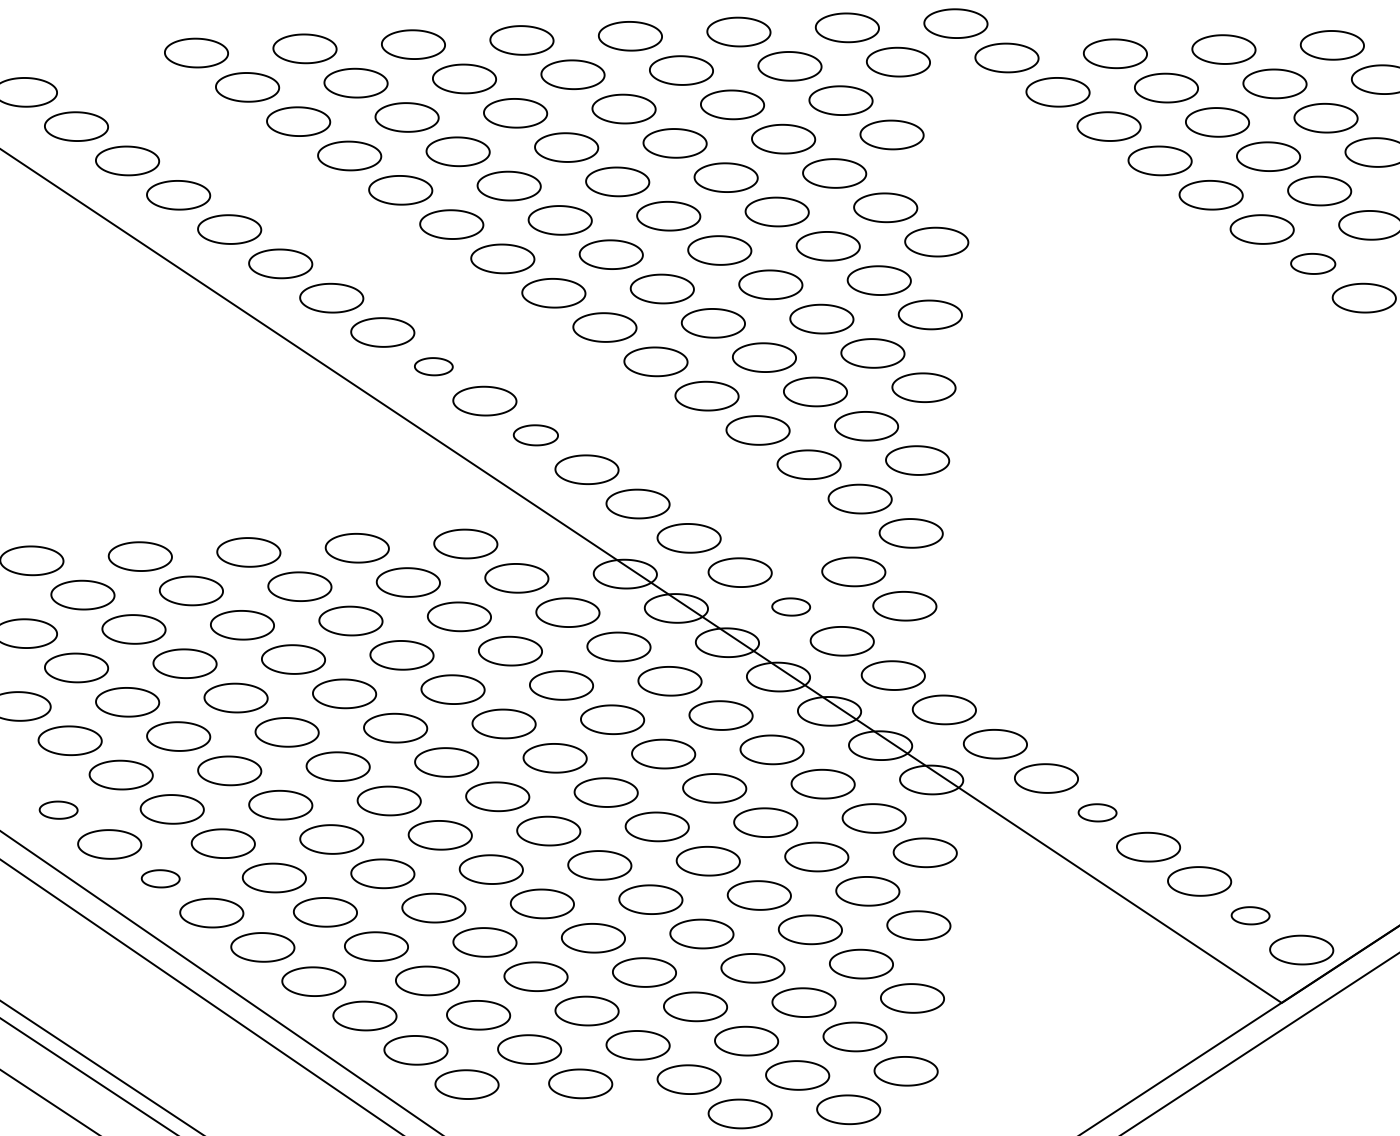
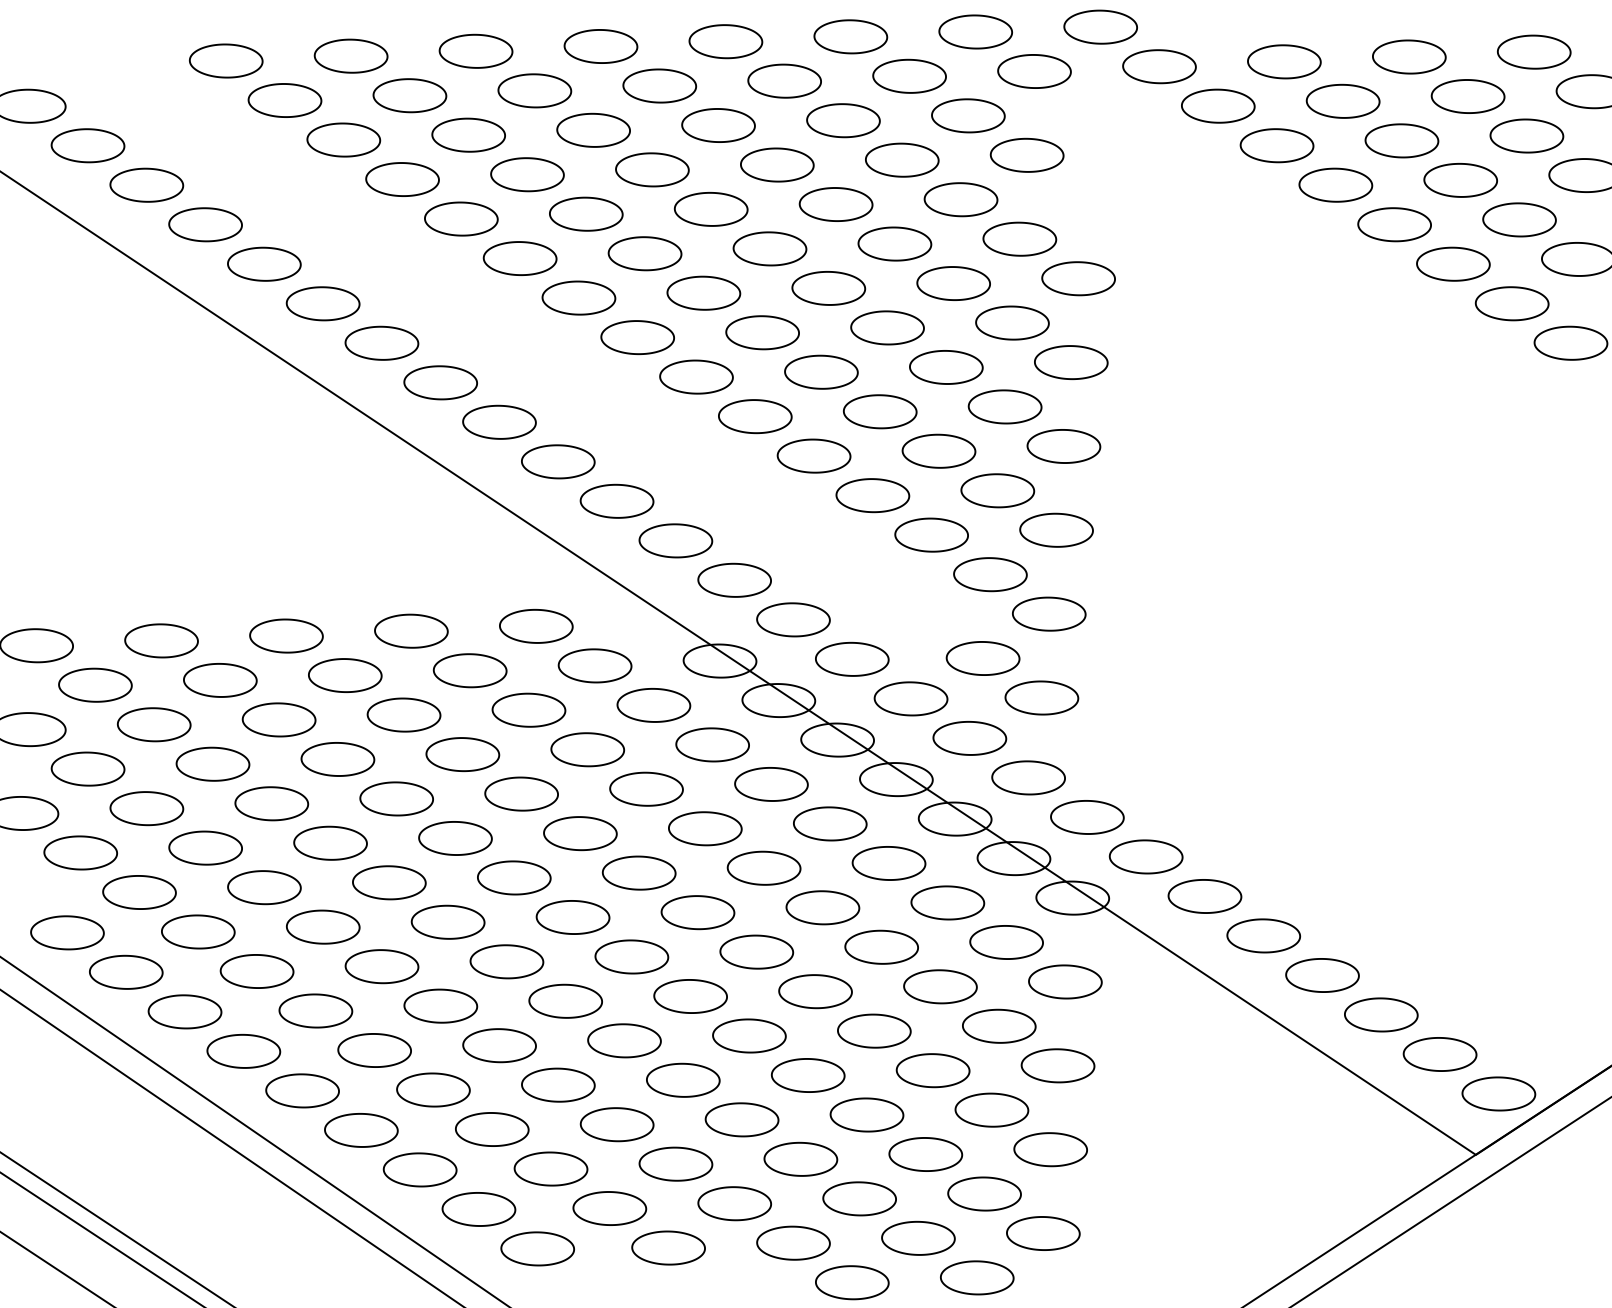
part: (1312, 263) -> (1511, 303), size x1.43
part: (433, 366) -> (499, 421), size x1.67
part: (535, 434) -> (616, 500), size x1.43
part: (790, 606) -> (910, 698), size x1.67
part: (58, 809) -> (67, 932), size x1.67
part: (1097, 812) -> (1263, 935), size x1.67
part: (160, 878) -> (184, 1011), size x1.67
part: (1250, 915) -> (1439, 1054), size x1.67

